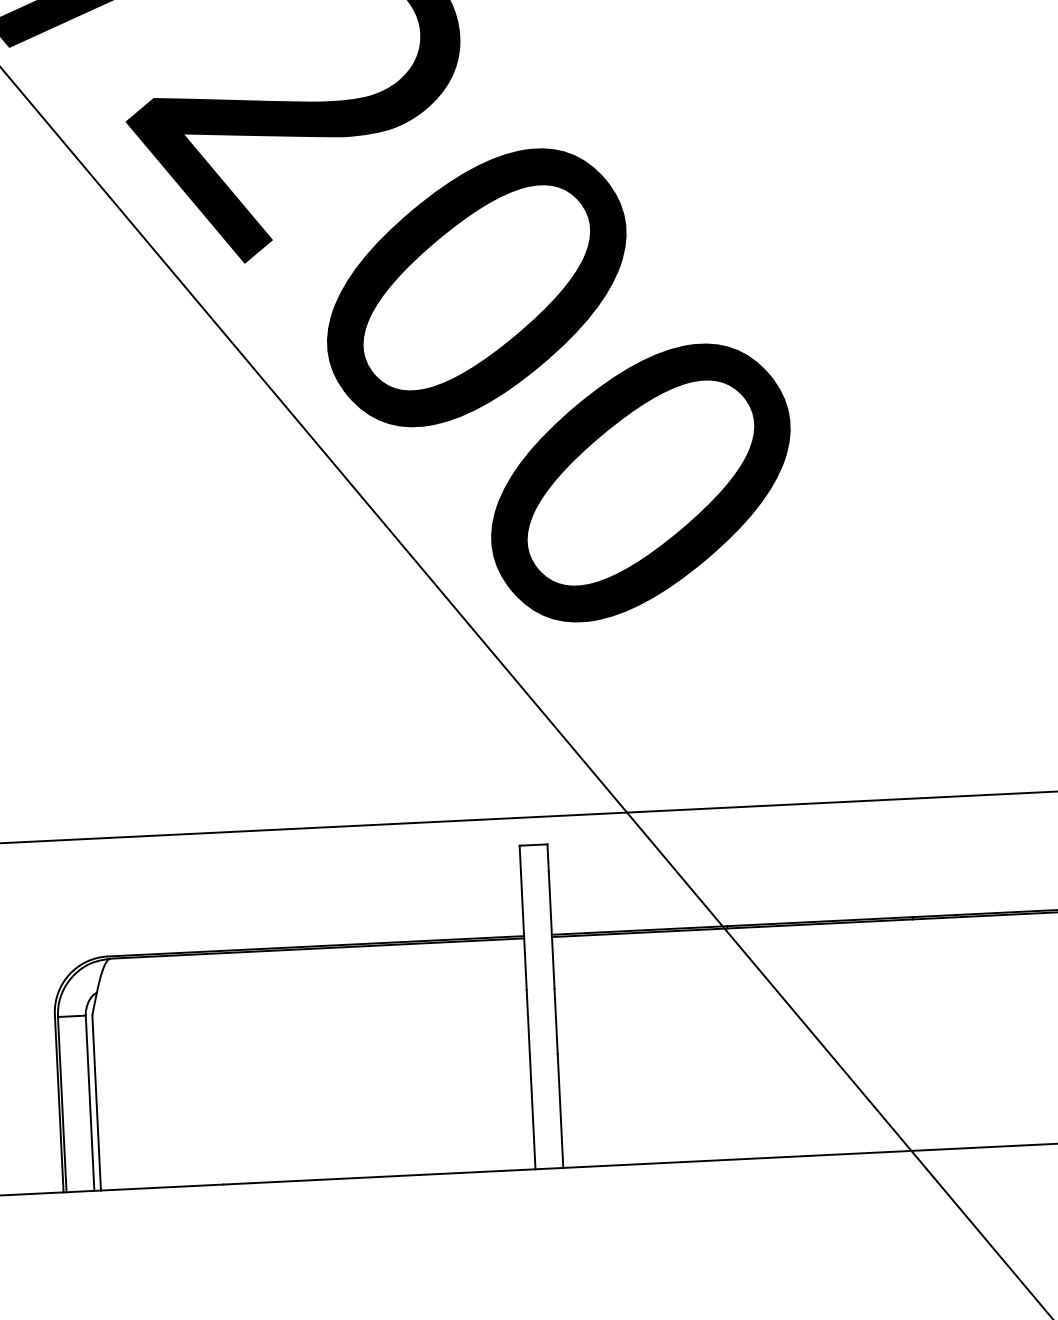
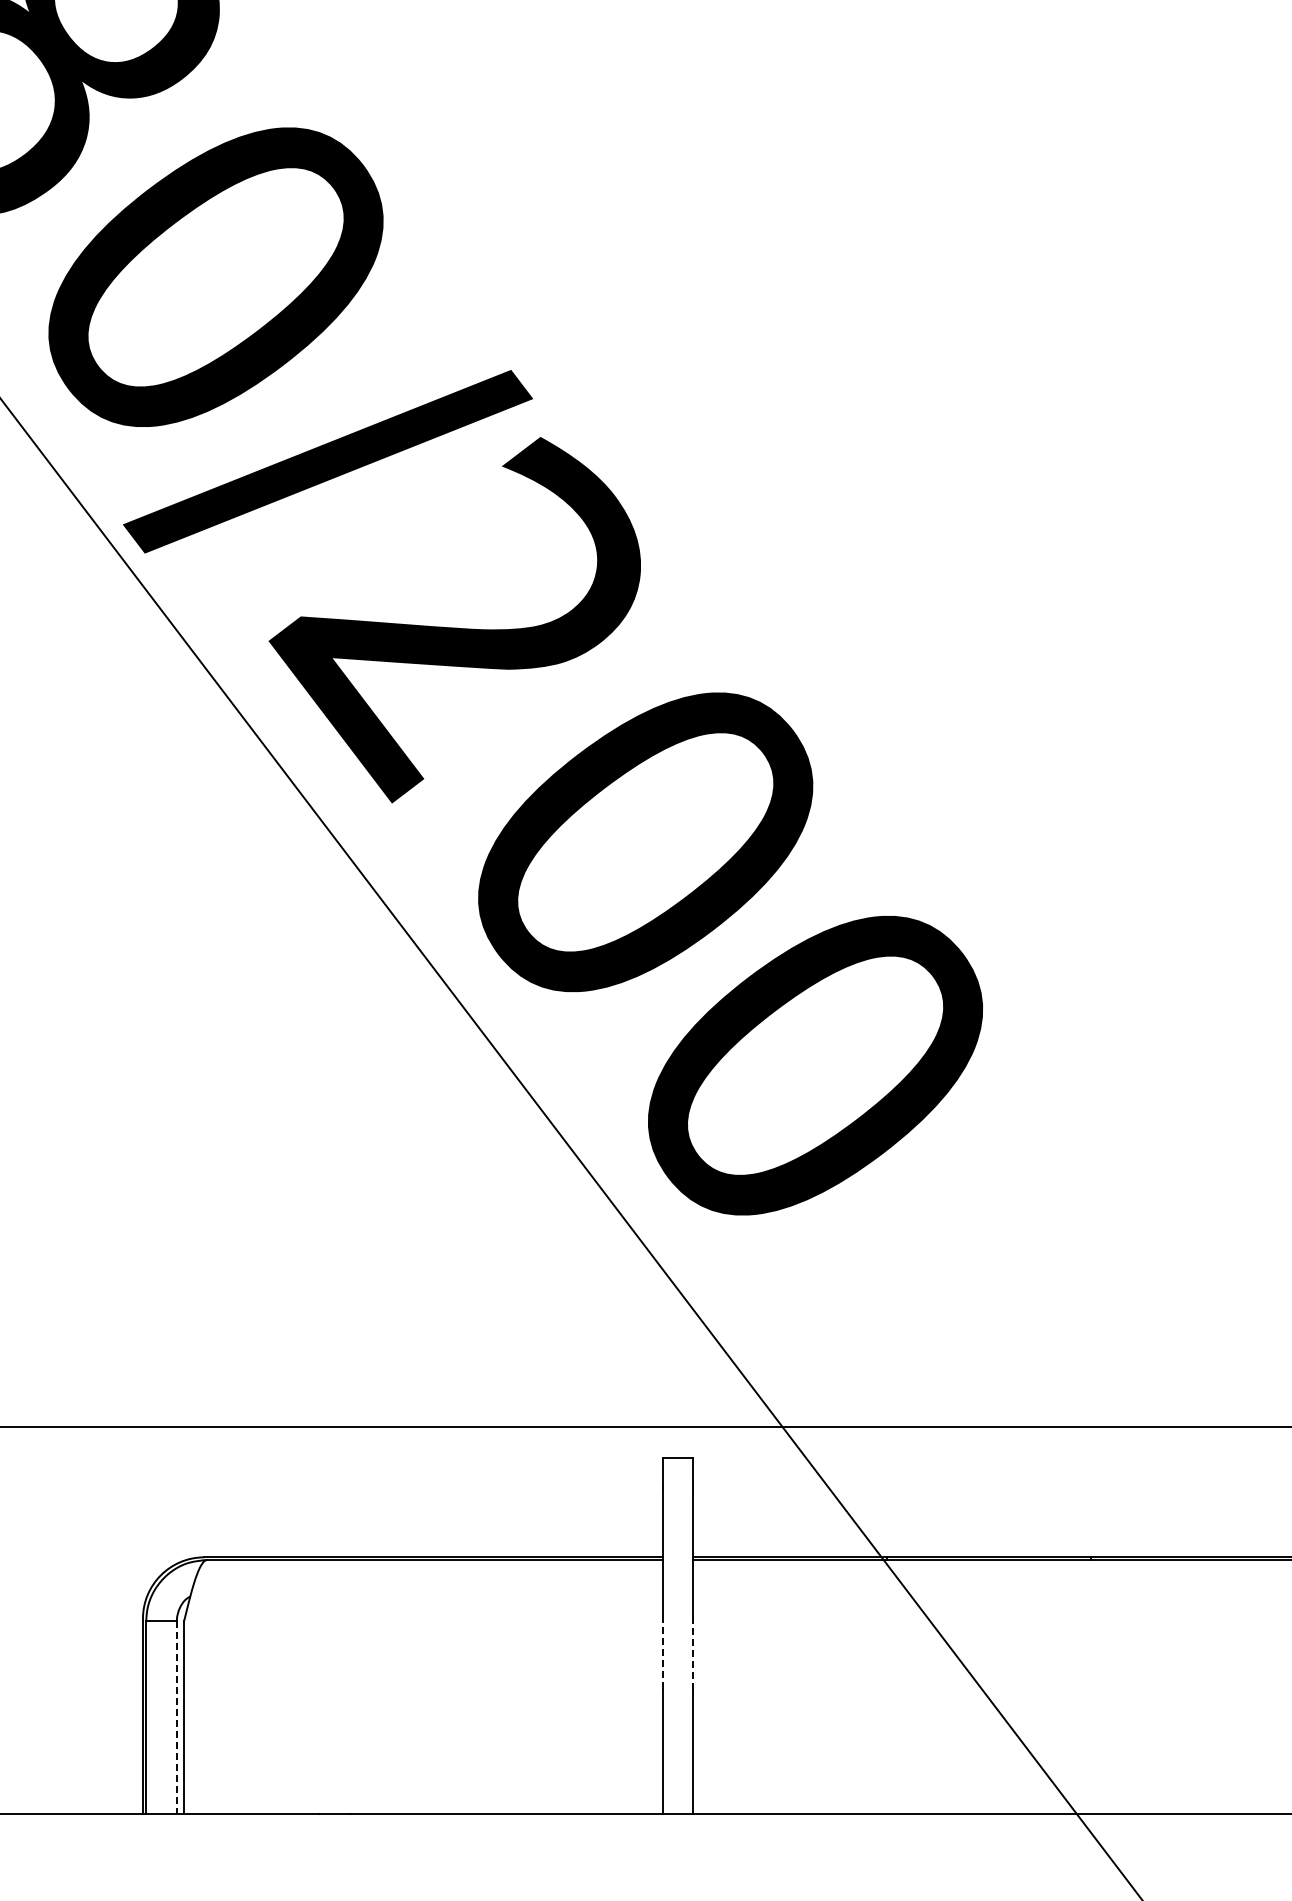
line: (528, 1022) -> (662, 1652), solid -> dashed
line: (556, 1022) -> (693, 1653), solid -> dashed
line: (89, 1103) -> (176, 1717), solid -> dashed

